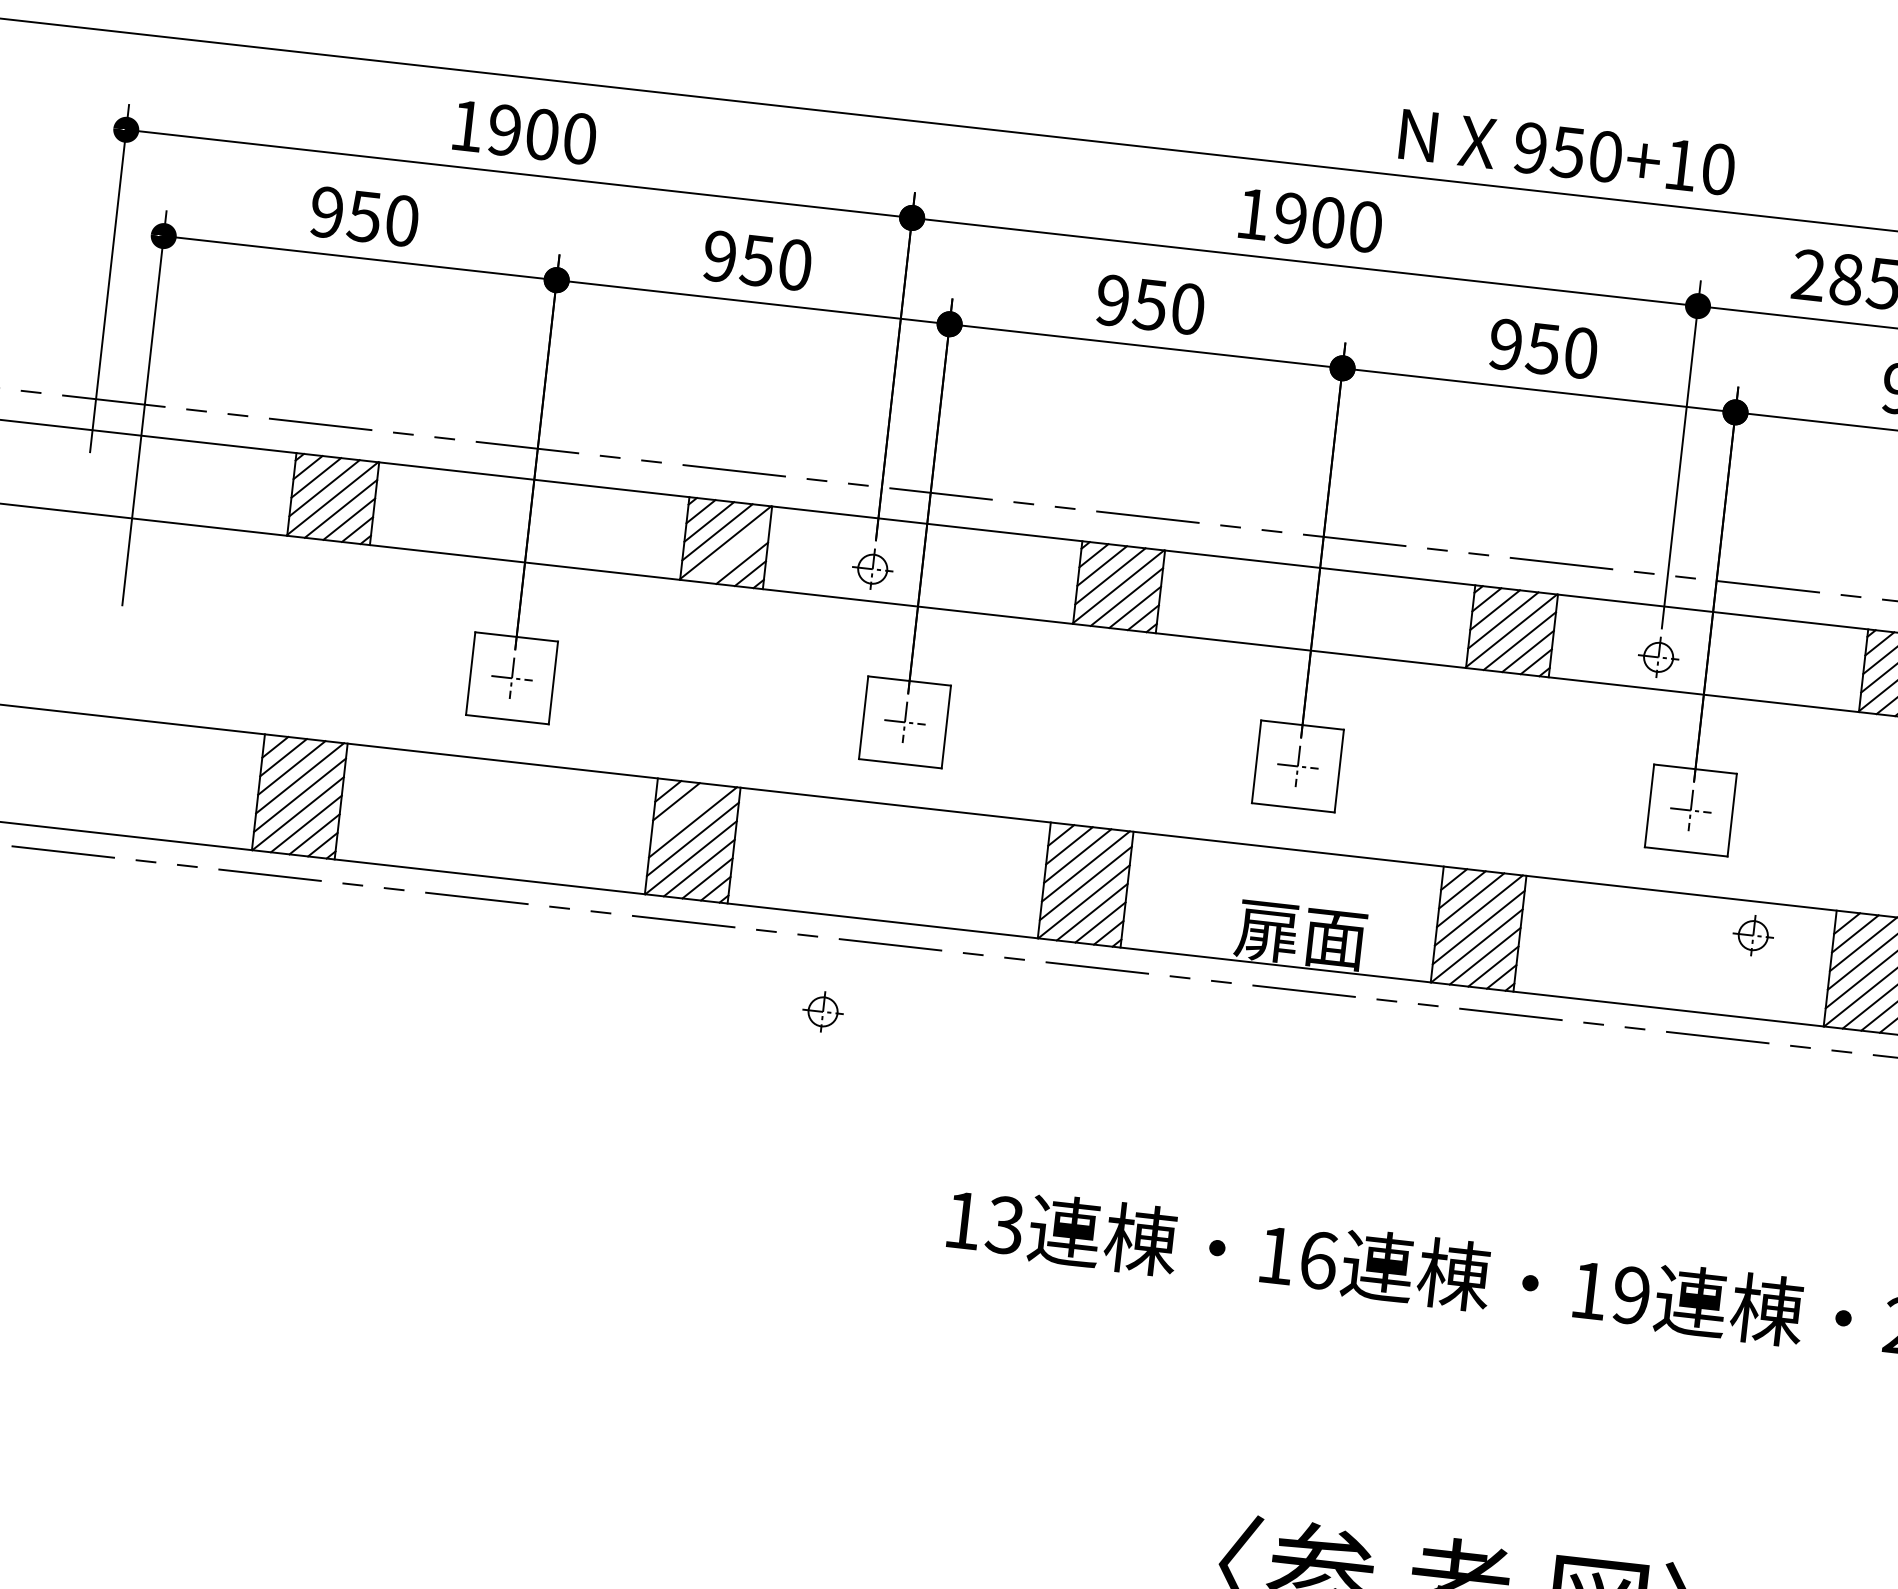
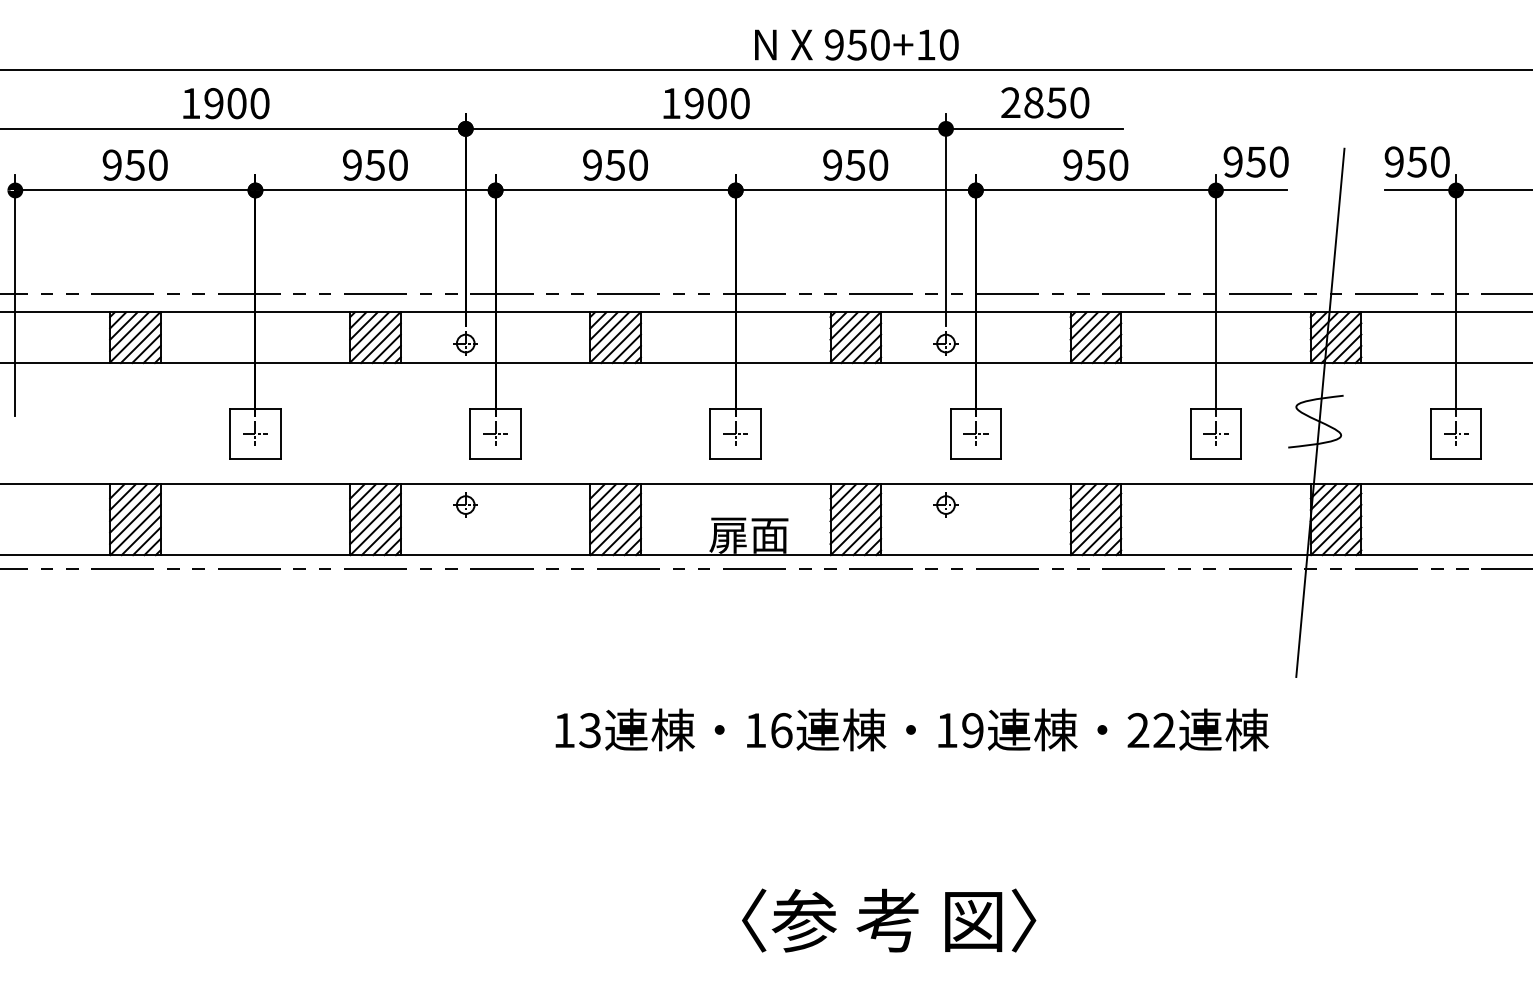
line: (733, 553) -> (380, 343), added
line: (684, 811) -> (368, 502), added
part: (1752, 934) -> (945, 504), moved
part: (822, 1010) -> (465, 504), moved

